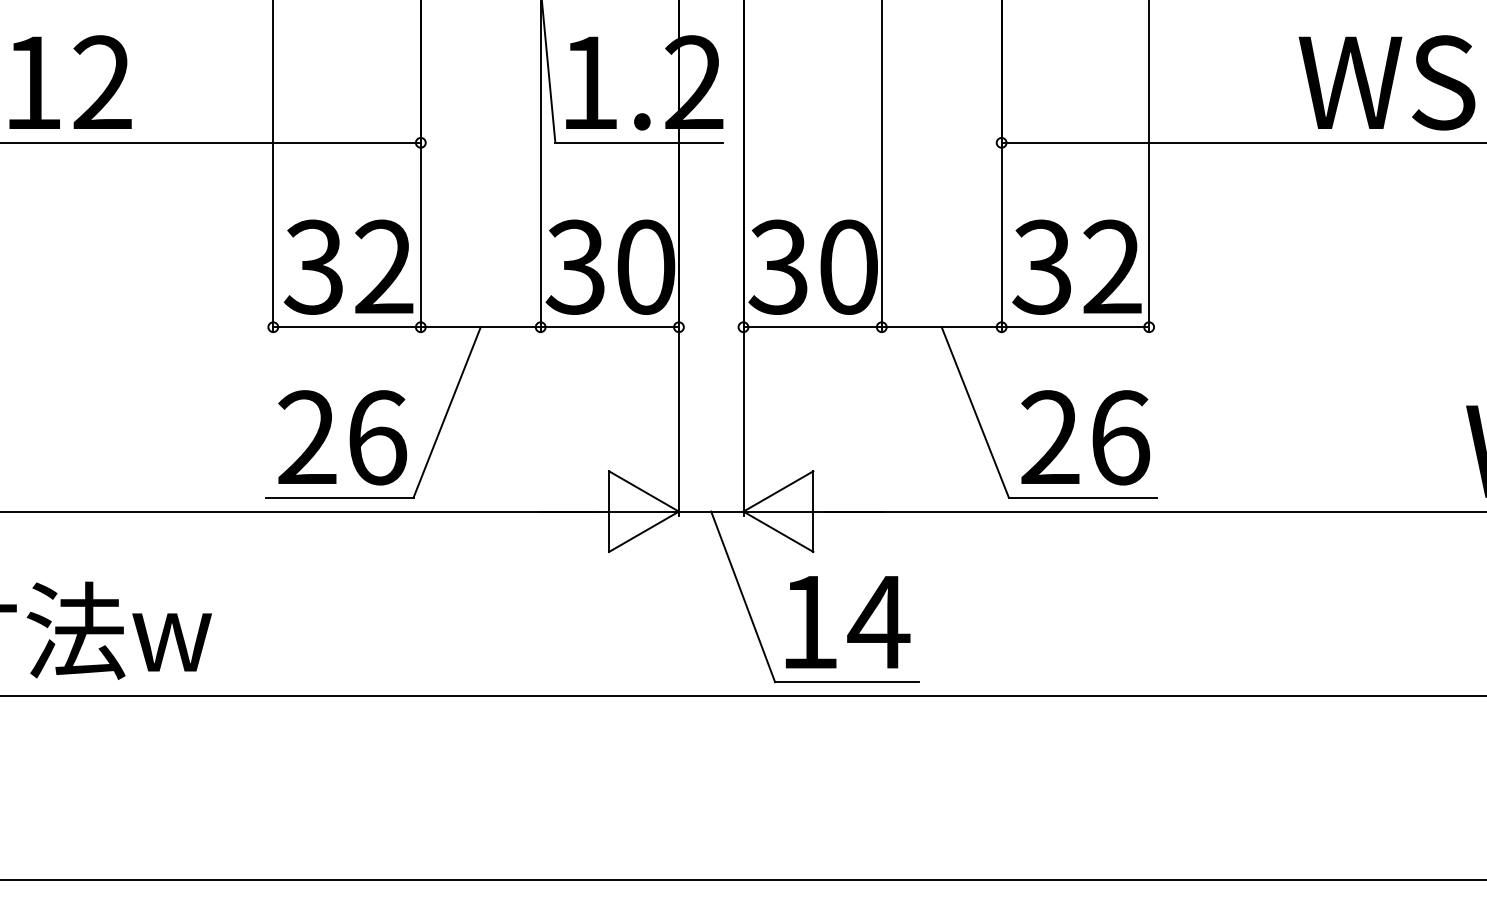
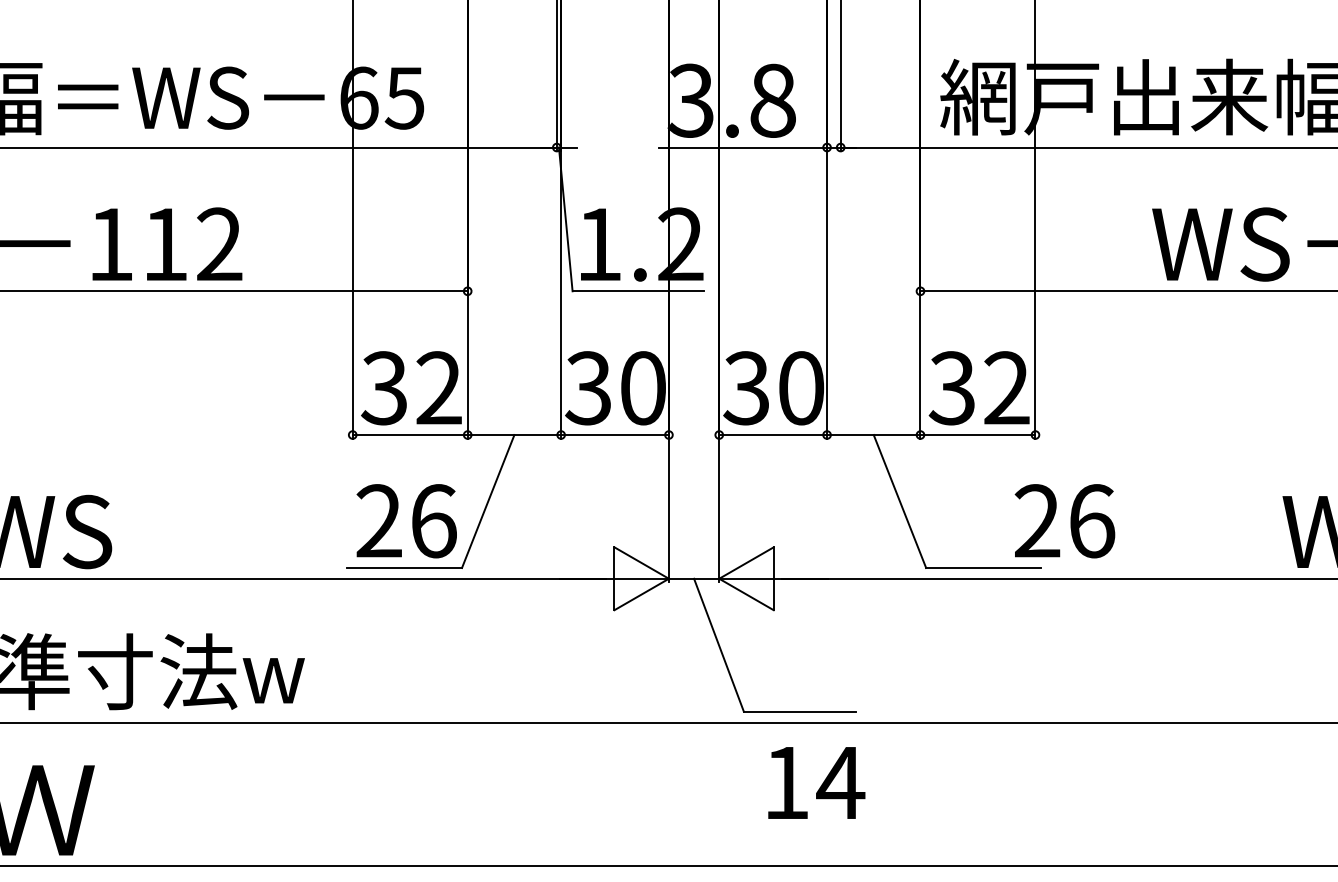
text: (1085, 438) -> (1064, 521), moved
text: (847, 621) -> (816, 782), moved

